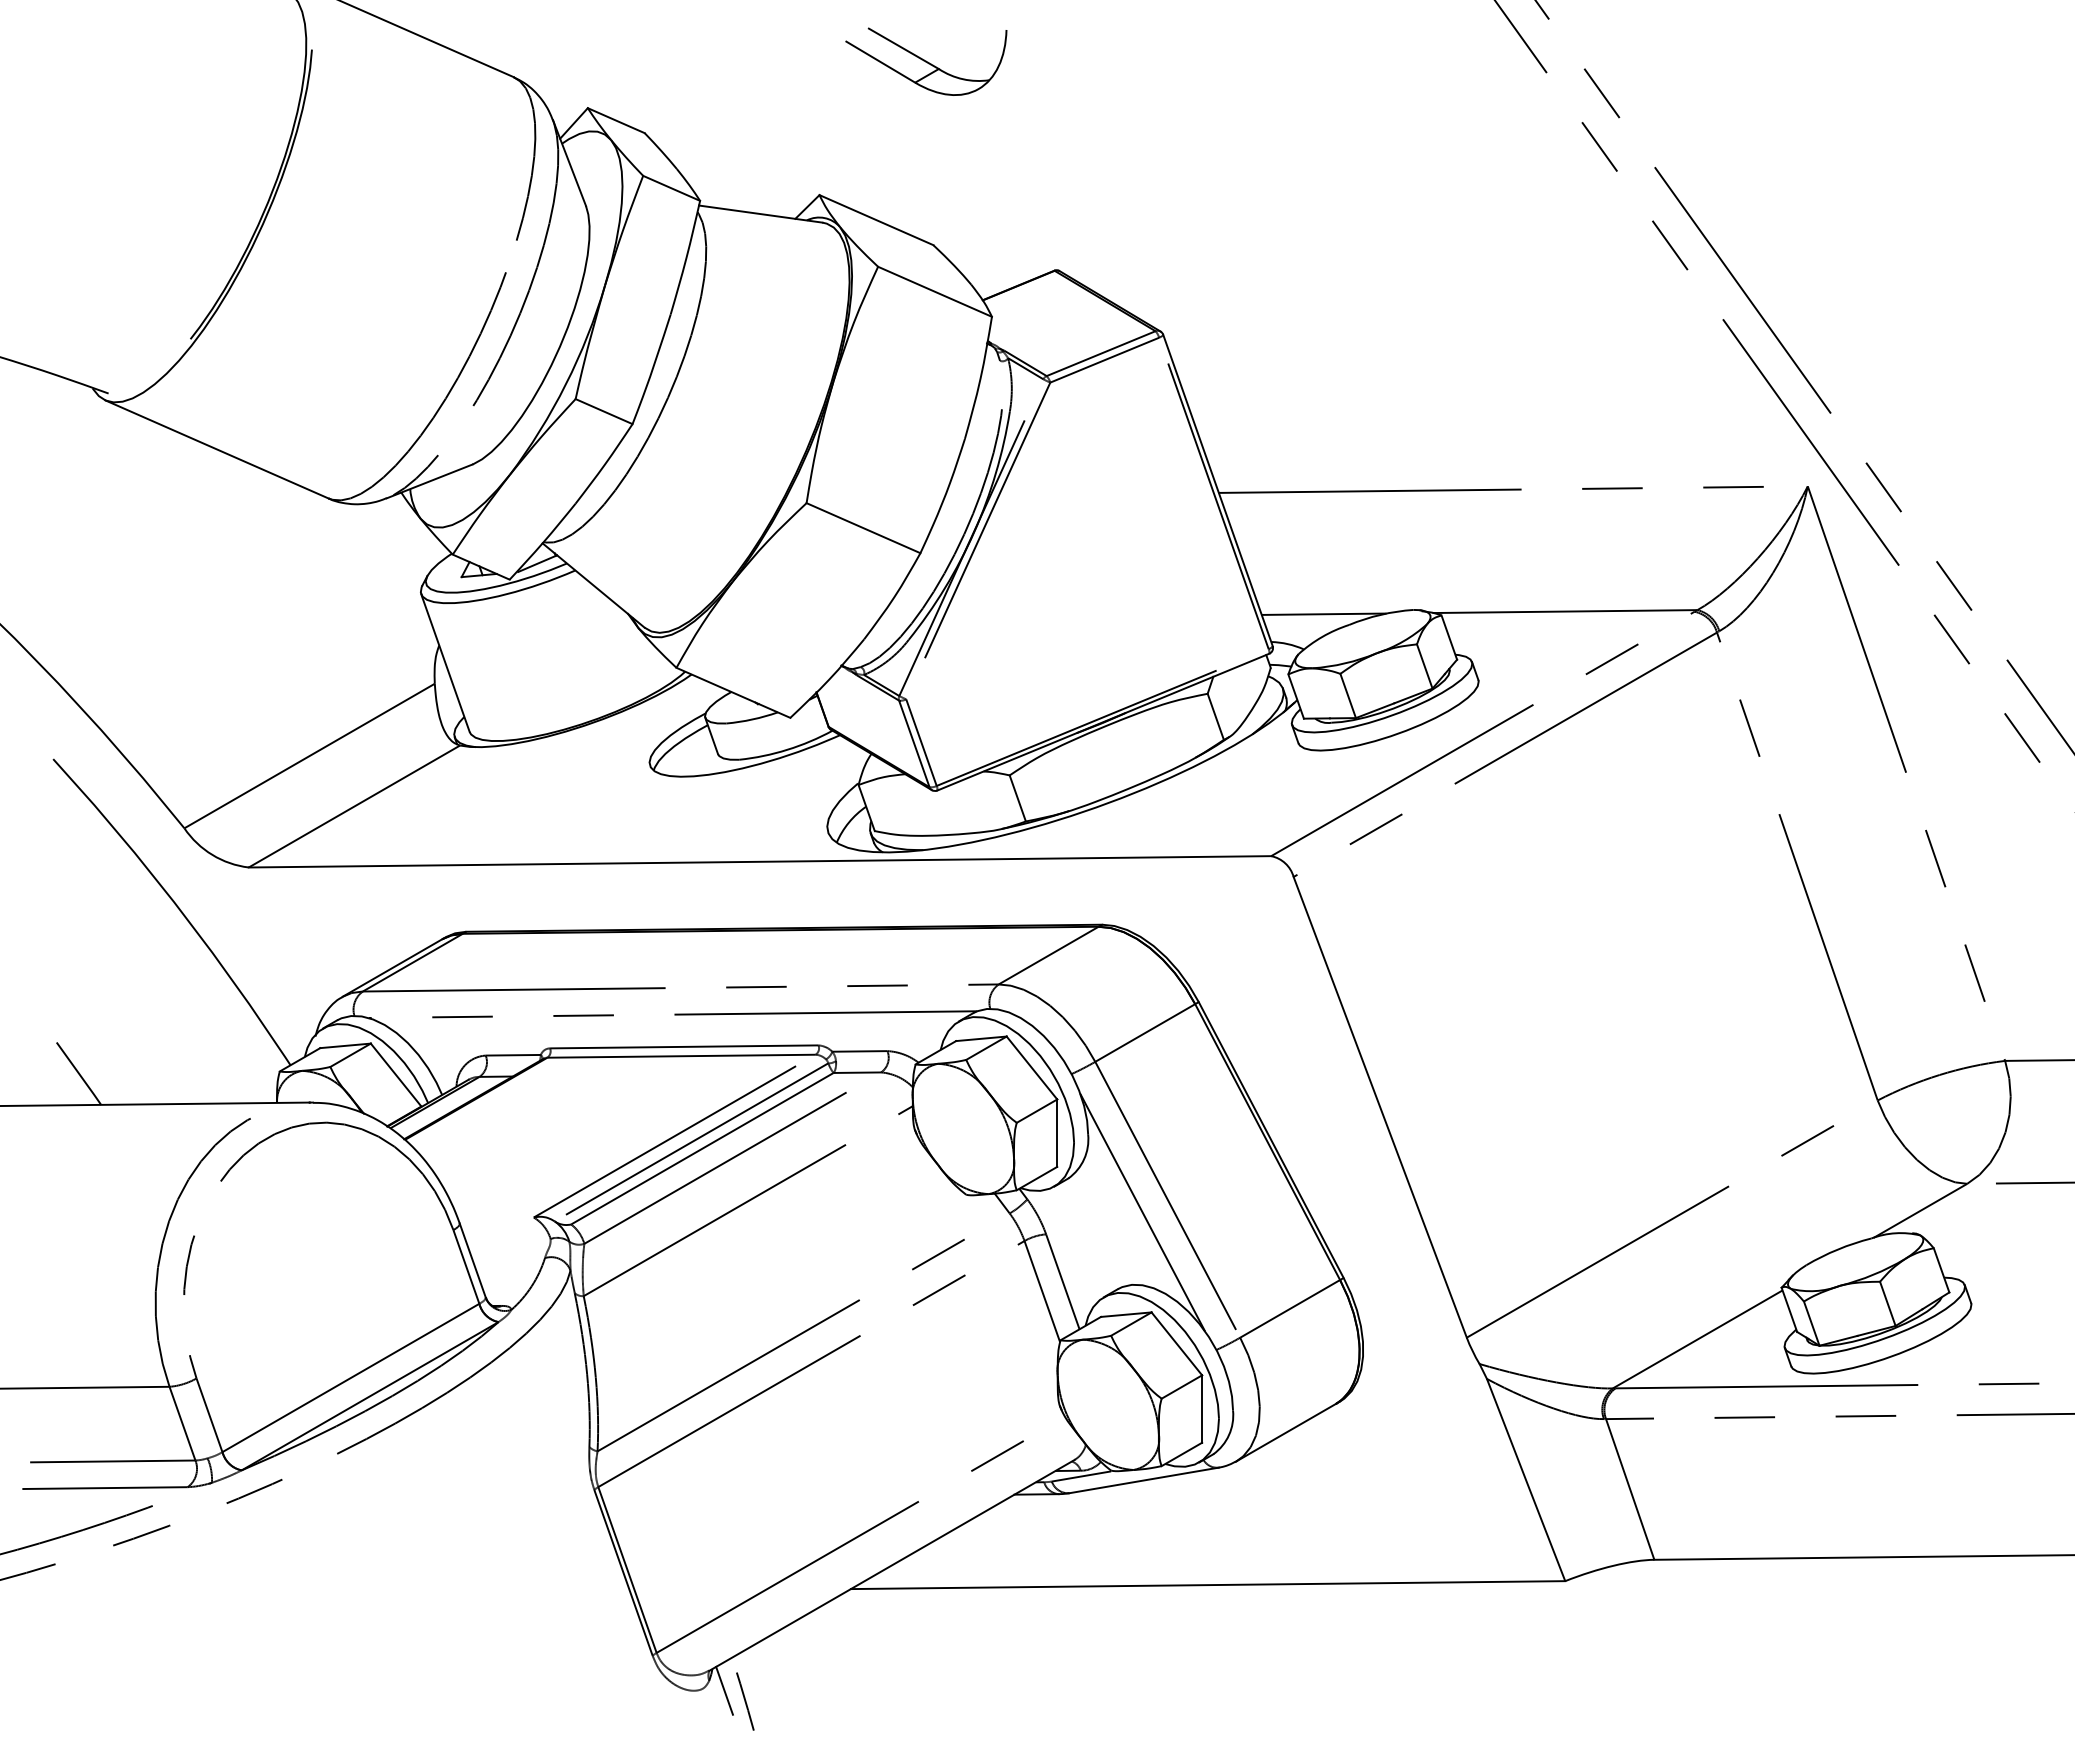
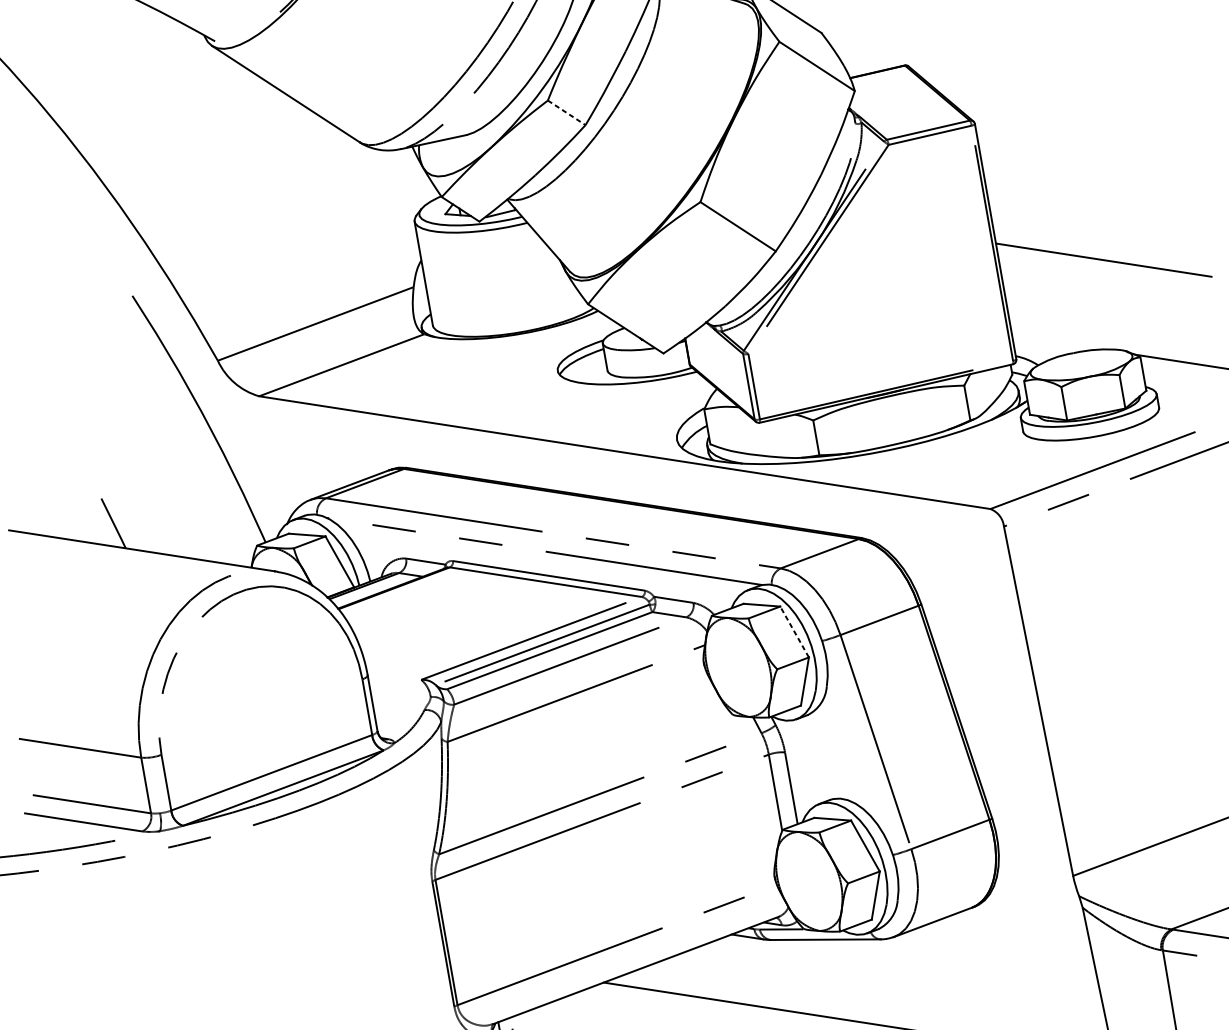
line: (604, 411) -> (567, 112), solid -> dashed
line: (1323, 613) -> (1056, 341), removed
line: (1031, 1067) -> (794, 631), solid -> dashed
line: (1142, 1212) -> (856, 748), removed

